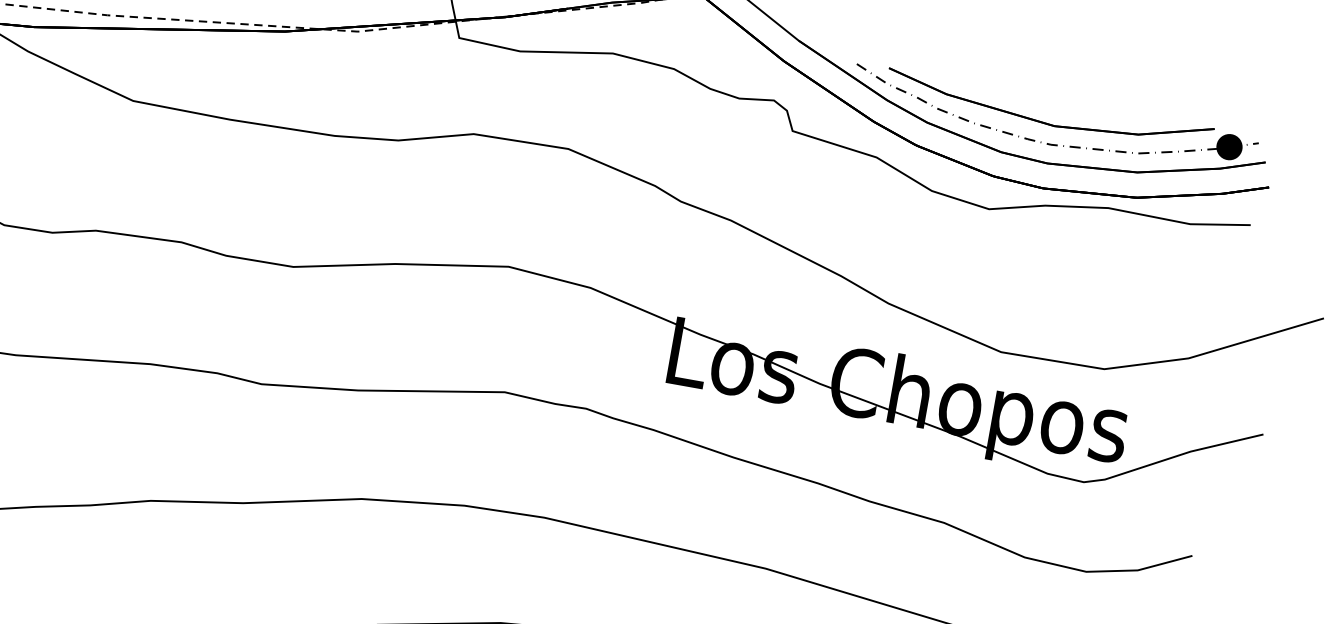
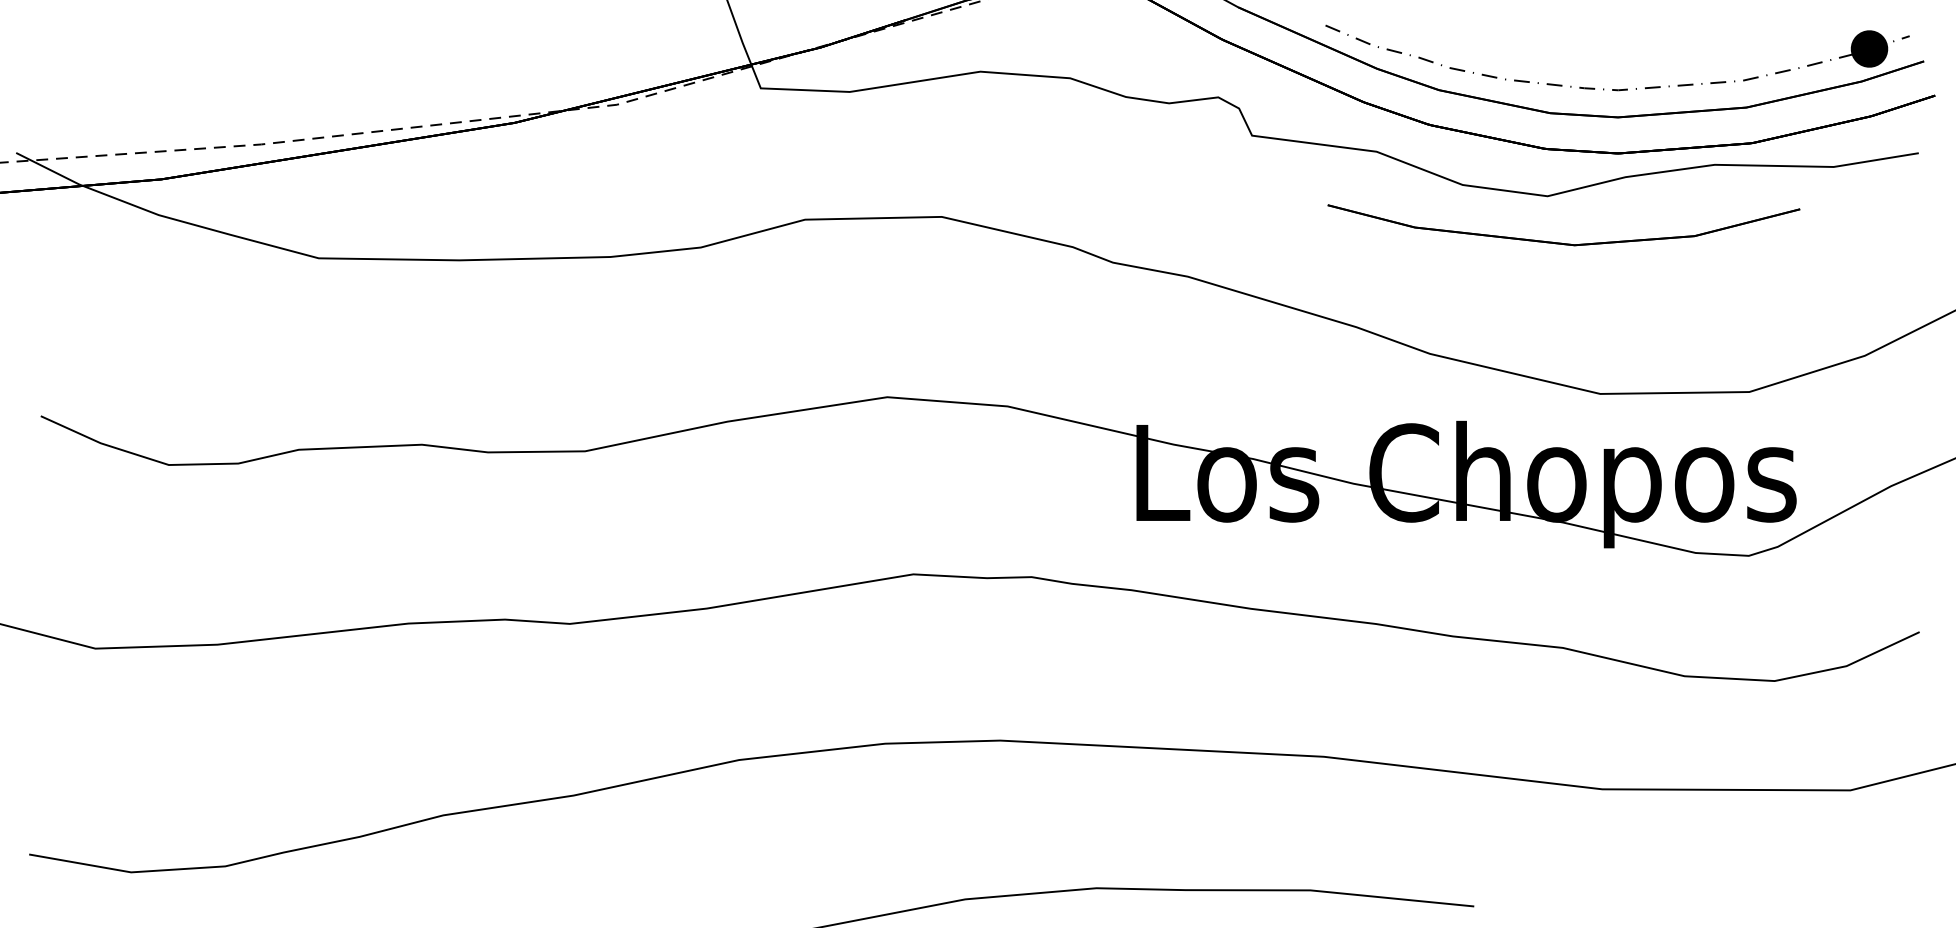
part: (1045, 122) -> (1561, 242), moved

